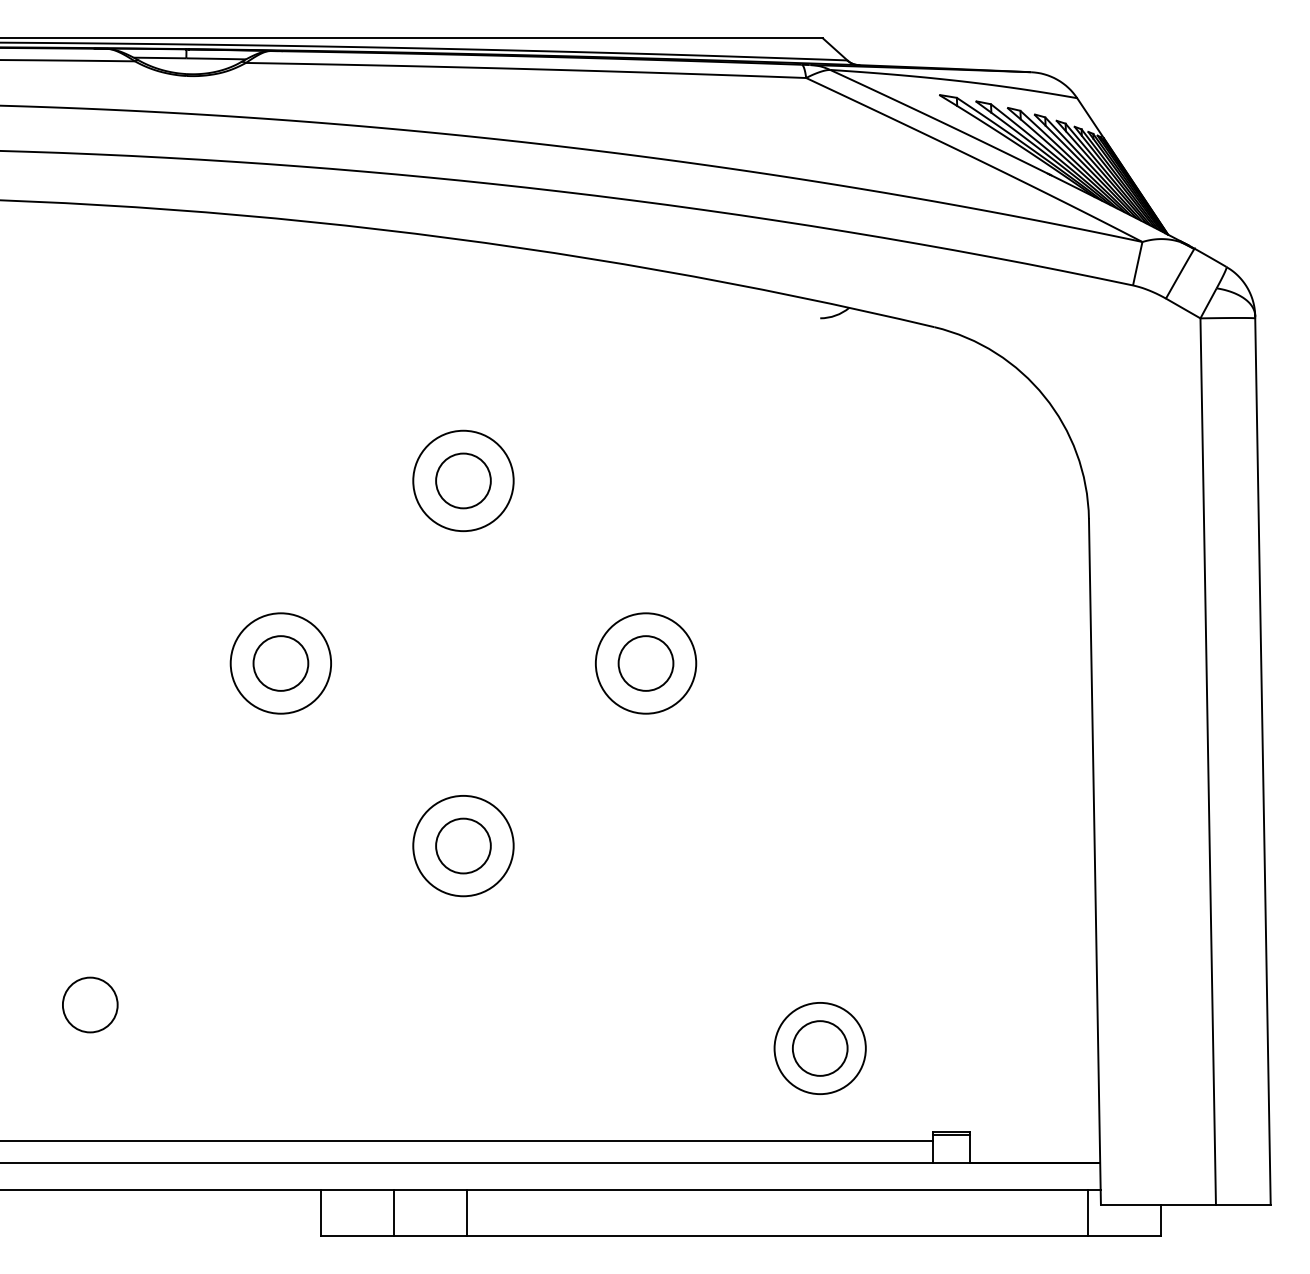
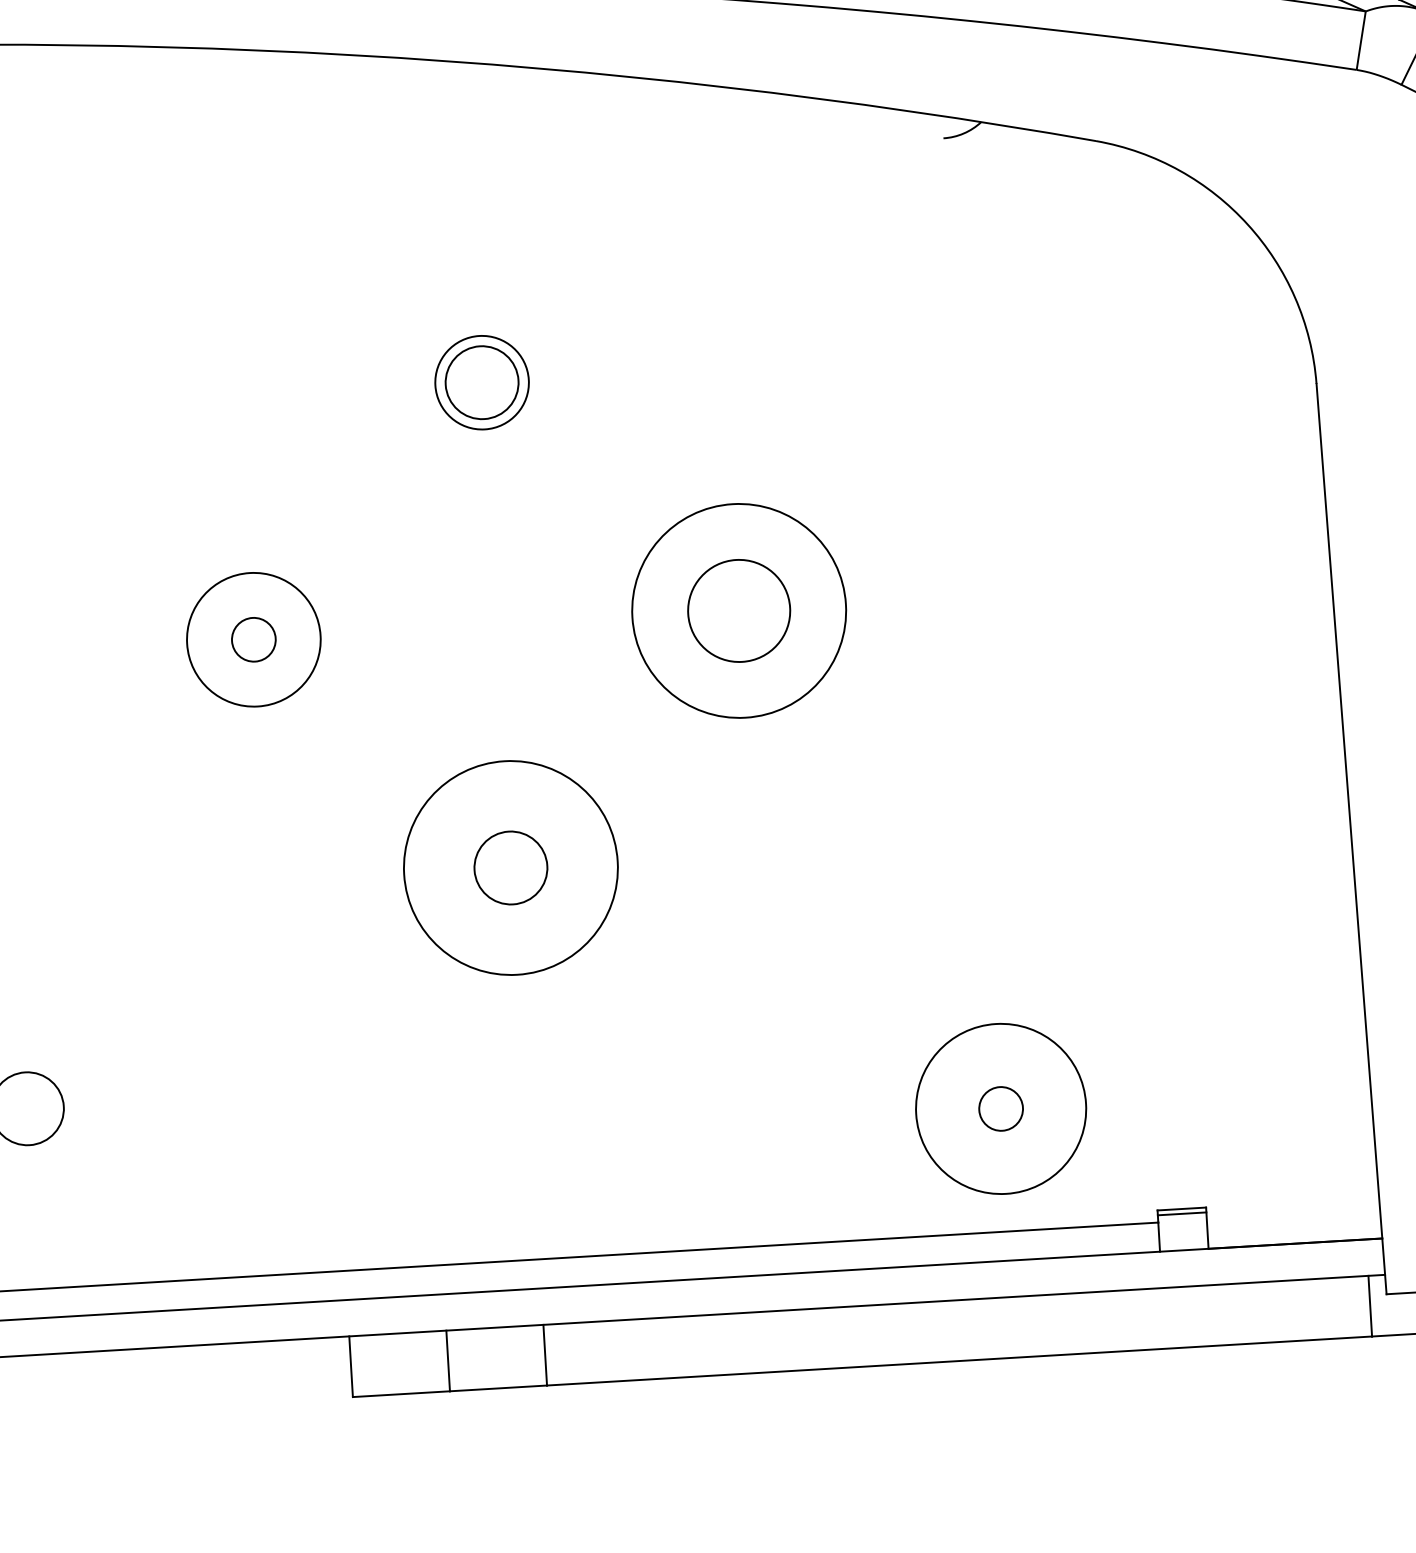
circle: (463, 480) -> (482, 382), size x0.7
circle: (280, 663) -> (253, 639), size x0.6
circle: (645, 663) -> (738, 610), size x1.4
circle: (645, 663) -> (738, 610), size x1.6
circle: (463, 845) -> (510, 867), size x1.6
circle: (819, 1048) -> (1000, 1108), size x0.6
circle: (819, 1048) -> (1000, 1108), size x1.4

